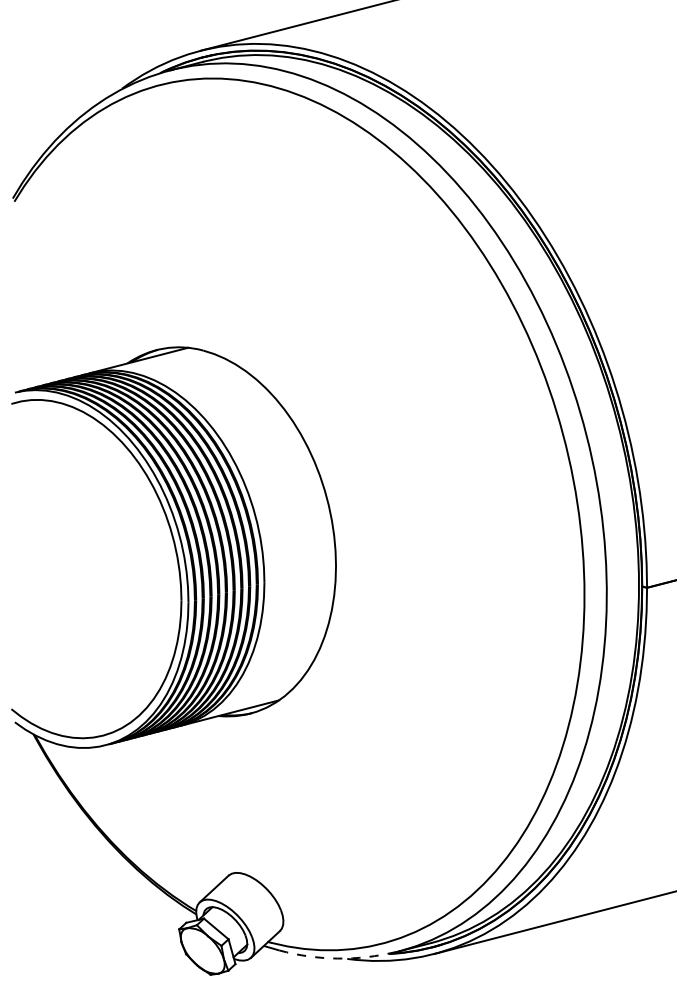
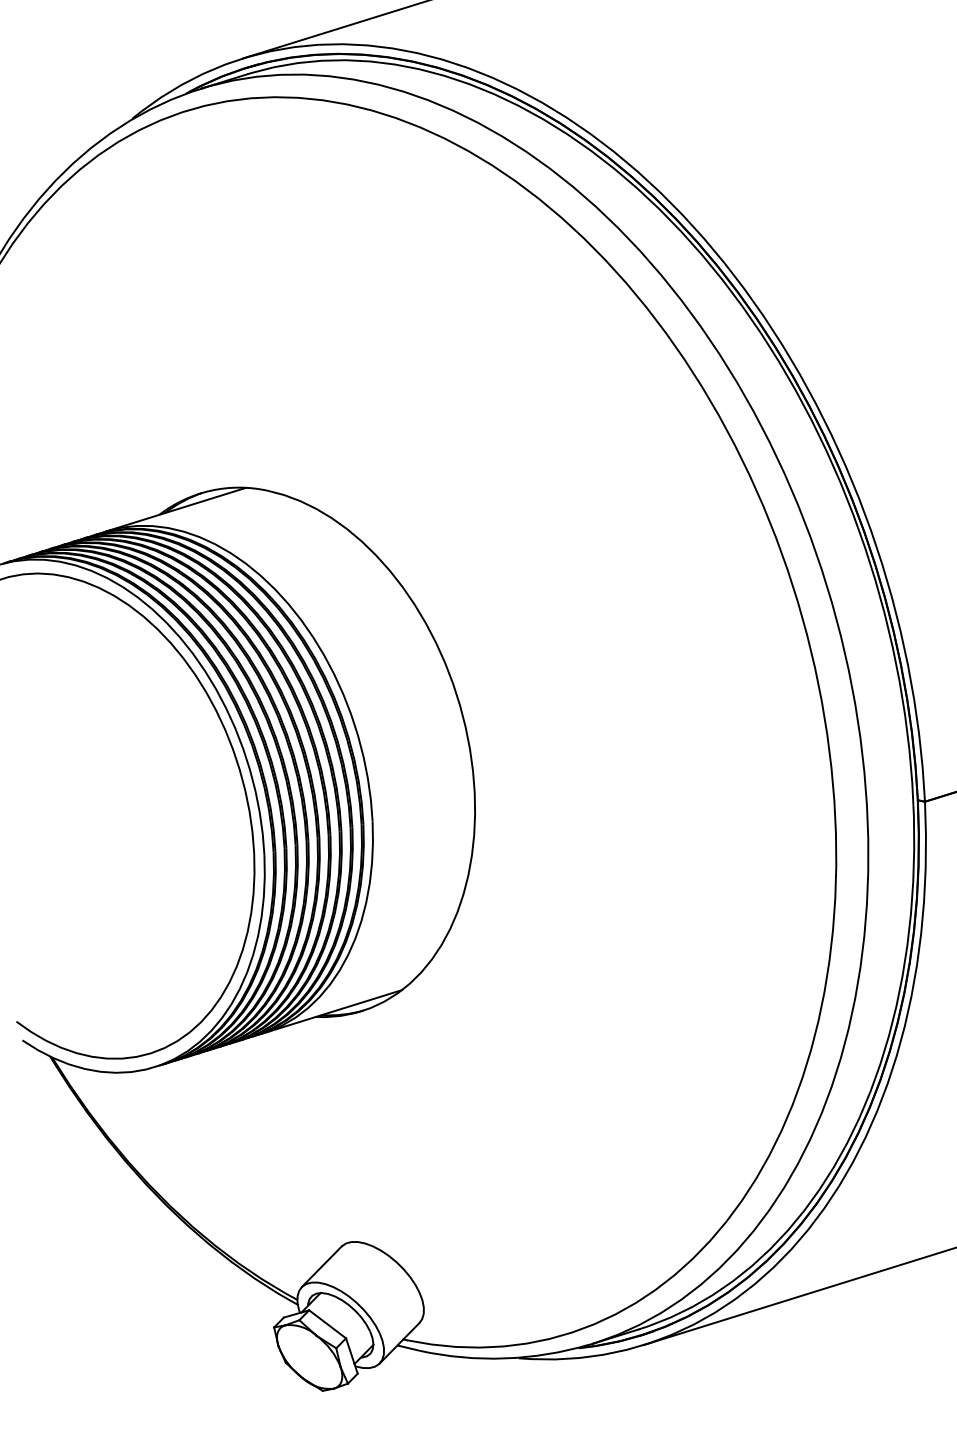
arc: (337, 958) -> (504, 1358), dashed -> solid

